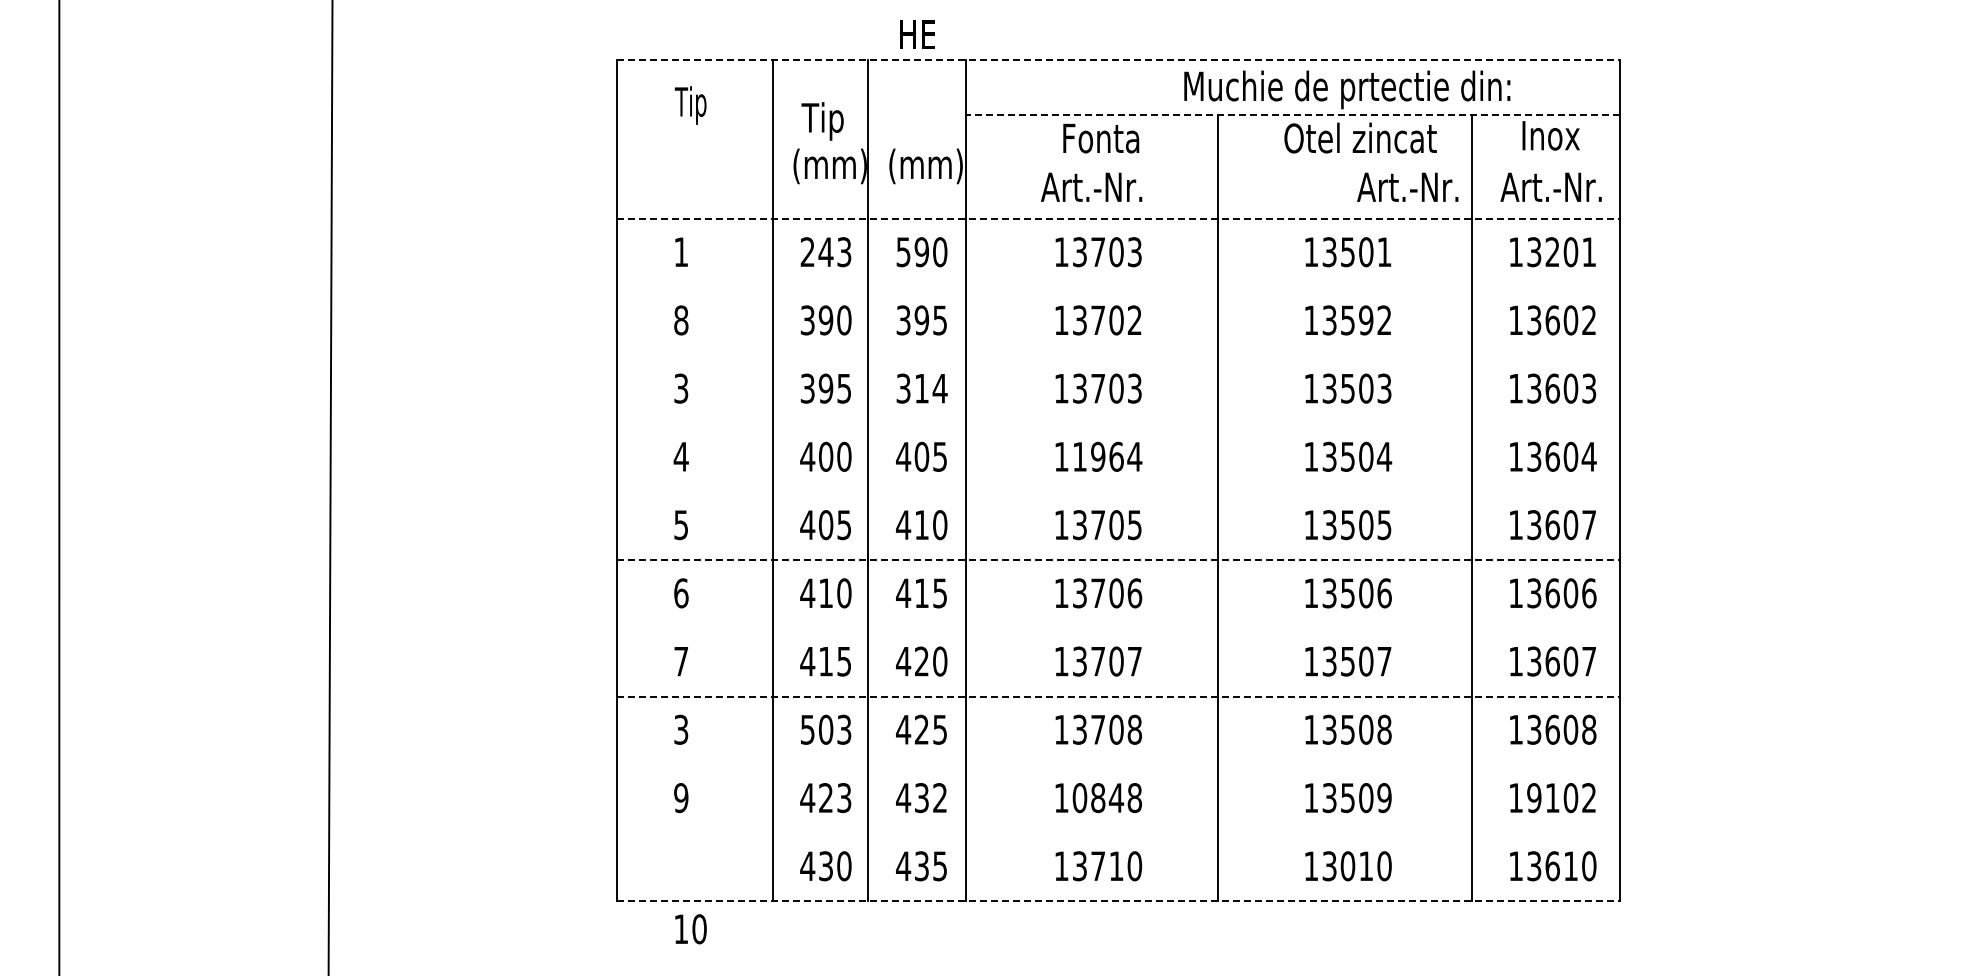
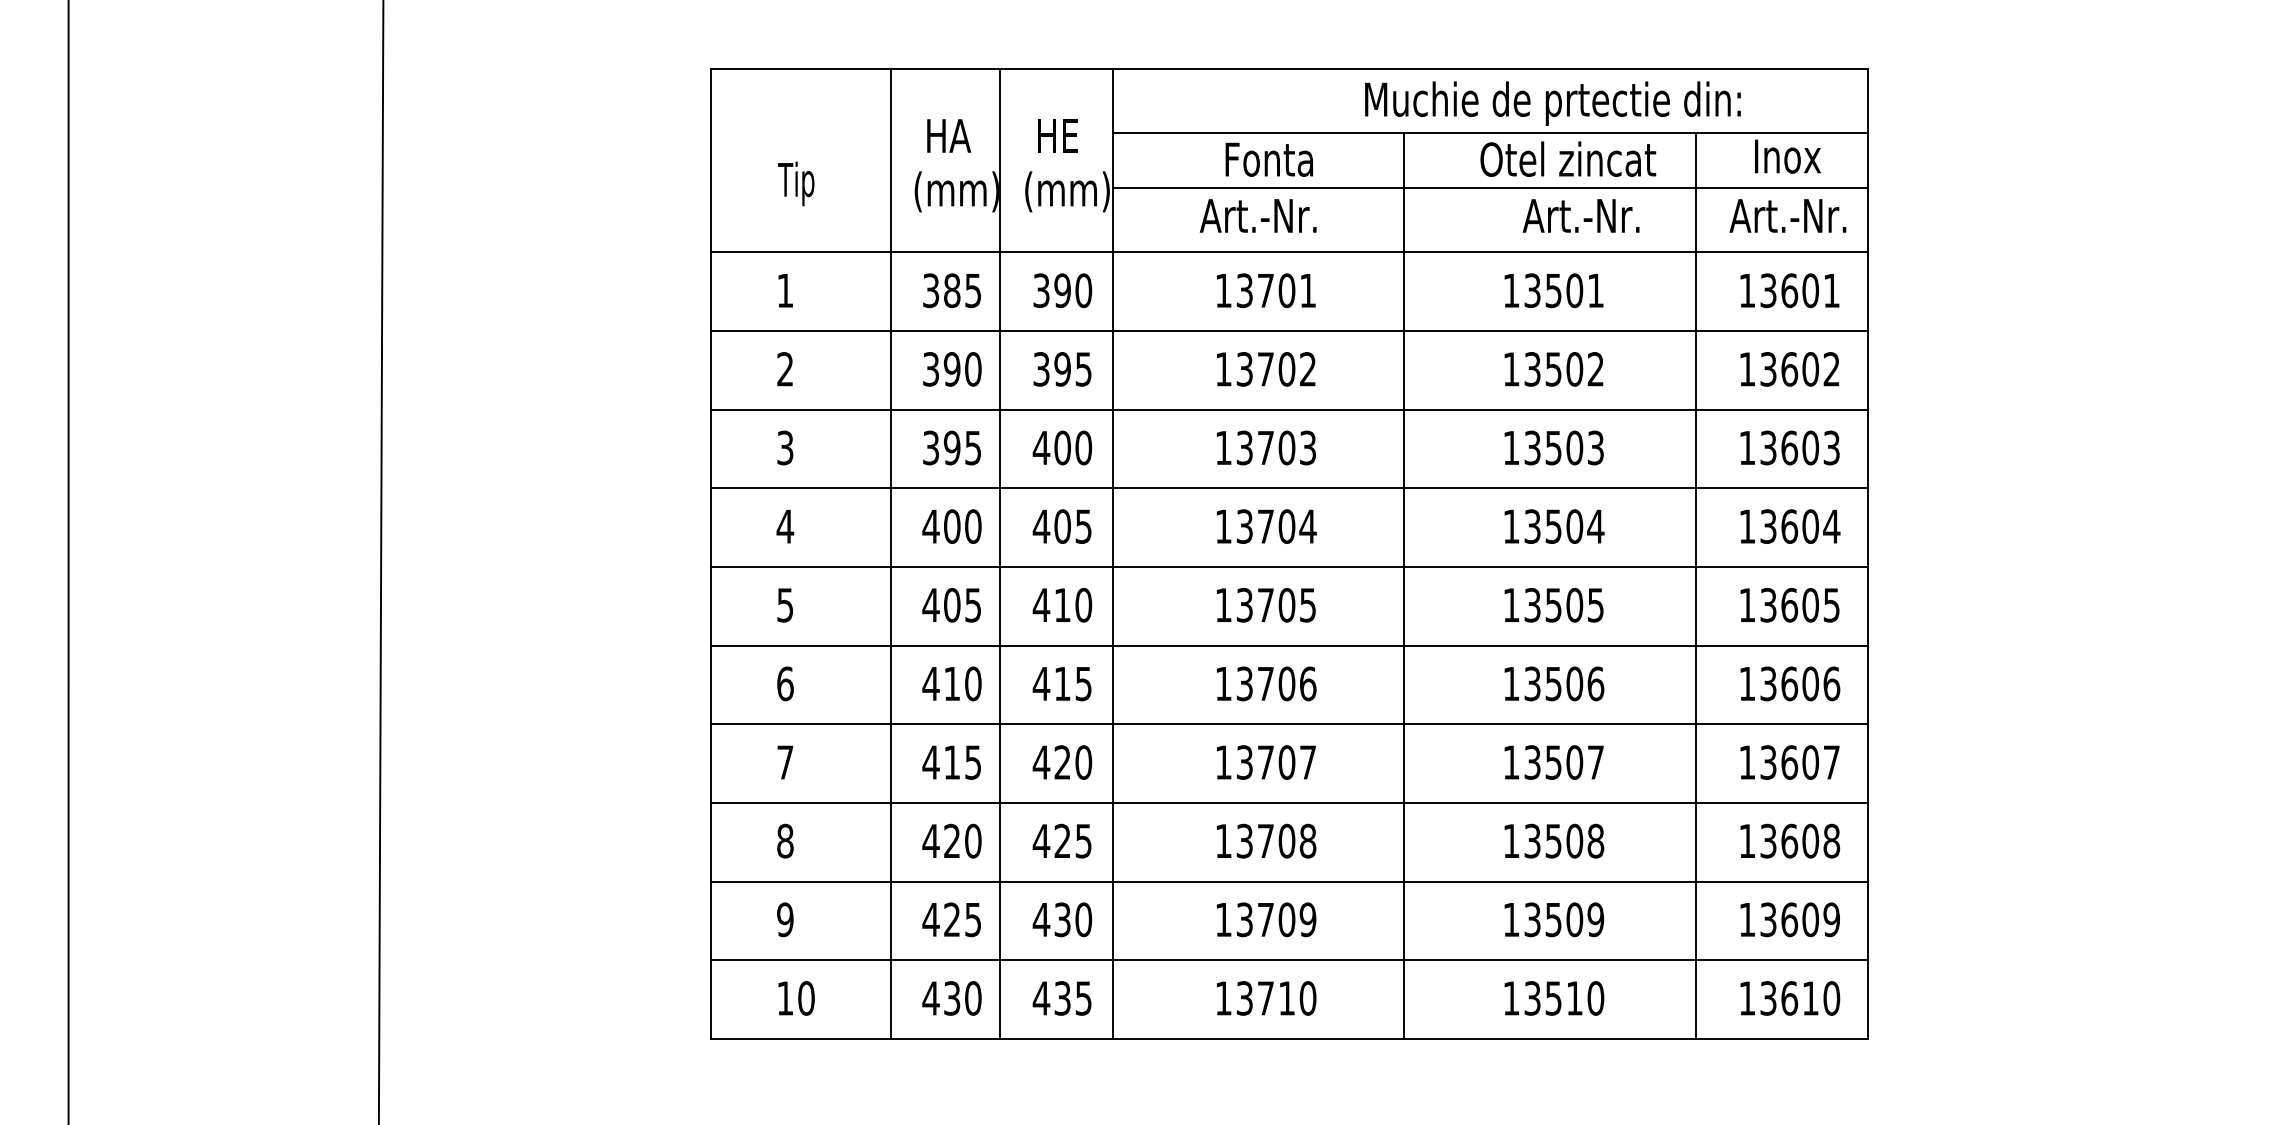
text: (917, 34) -> (1057, 135), moved
line: (1118, 60) -> (1289, 69), dashed -> solid
text: (690, 105) -> (795, 183), moved
line: (1292, 115) -> (1489, 133), dashed -> solid
text: (822, 121) -> (948, 140), Tip -> HA
line: (1292, 163) -> (1489, 188), added
text: (1407, 186) -> (1580, 215), moved
line: (1118, 218) -> (1289, 251), dashed -> solid
text: (903, 251) -> (1041, 289), 590 -> 390
text: (825, 252) -> (951, 291), 243 -> 385
text: (1134, 252) -> (1307, 291), 13703 -> 13701
text: (1552, 252) -> (1789, 291), 13201 -> 13601
line: (1118, 287) -> (1289, 331), added
text: (681, 320) -> (785, 369), 8 -> 2
text: (1366, 320) -> (1575, 369), 13592 -> 13502
line: (1118, 355) -> (1289, 409), added
text: (921, 388) -> (1062, 447), 314 -> 400
line: (1118, 423) -> (1289, 488), added
text: (1098, 456) -> (1266, 526), 11964 -> 13704
line: (1118, 491) -> (1289, 566), added
text: (1588, 525) -> (1830, 605), 13607 -> 13605
line: (1118, 560) -> (1289, 646), dashed -> solid
line: (1118, 628) -> (1289, 724), added
line: (1118, 696) -> (1289, 802), dashed -> solid
text: (681, 729) -> (785, 840), 3 -> 8
text: (825, 729) -> (951, 840), 503 -> 420
line: (1118, 764) -> (1289, 881), added
text: (844, 797) -> (973, 919), 423 -> 425
text: (940, 798) -> (1084, 920), 432 -> 430
text: (1107, 798) -> (1276, 920), 10848 -> 13709
text: (1561, 798) -> (1799, 920), 19102 -> 13609
line: (1118, 833) -> (1289, 960), added
text: (1347, 866) -> (1553, 998), 13010 -> 13510
line: (1118, 901) -> (1289, 1039), dashed -> solid
text: (690, 929) -> (795, 998), moved

